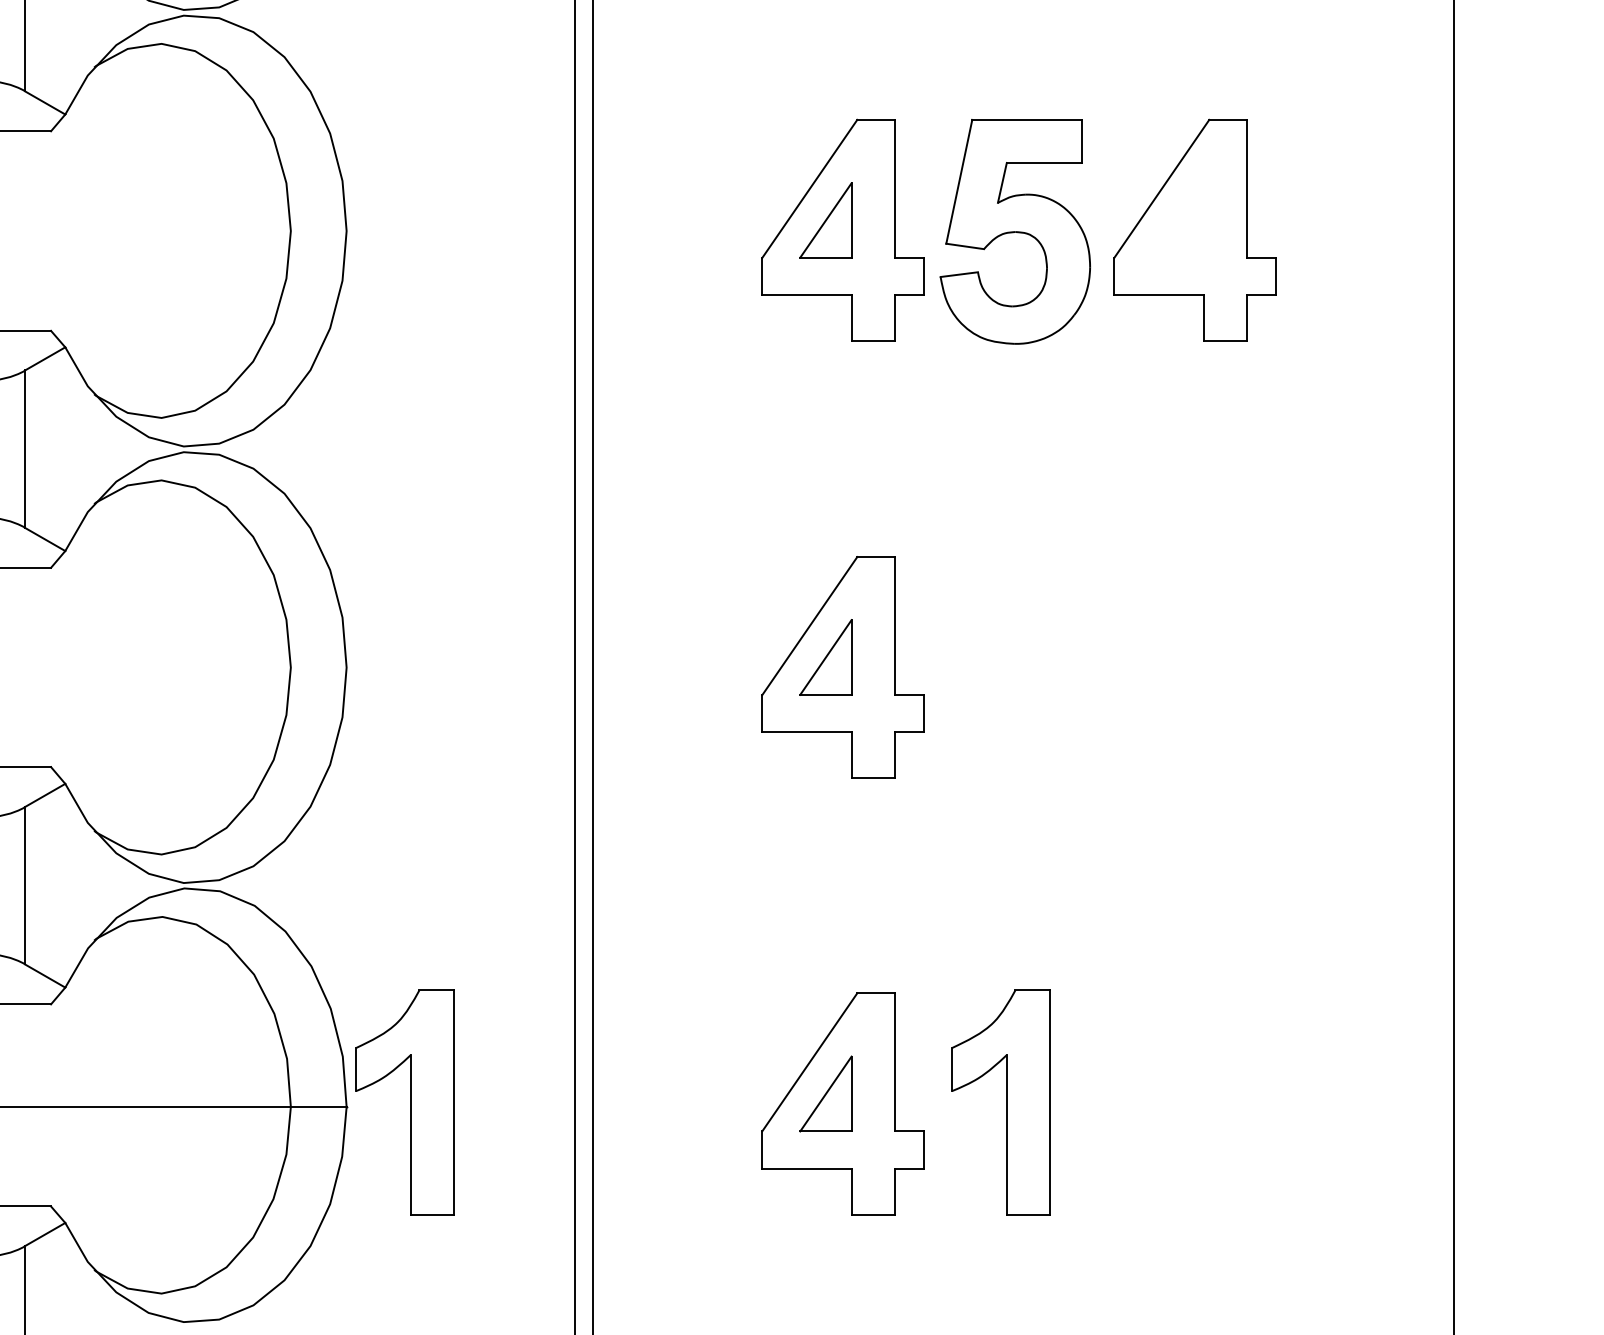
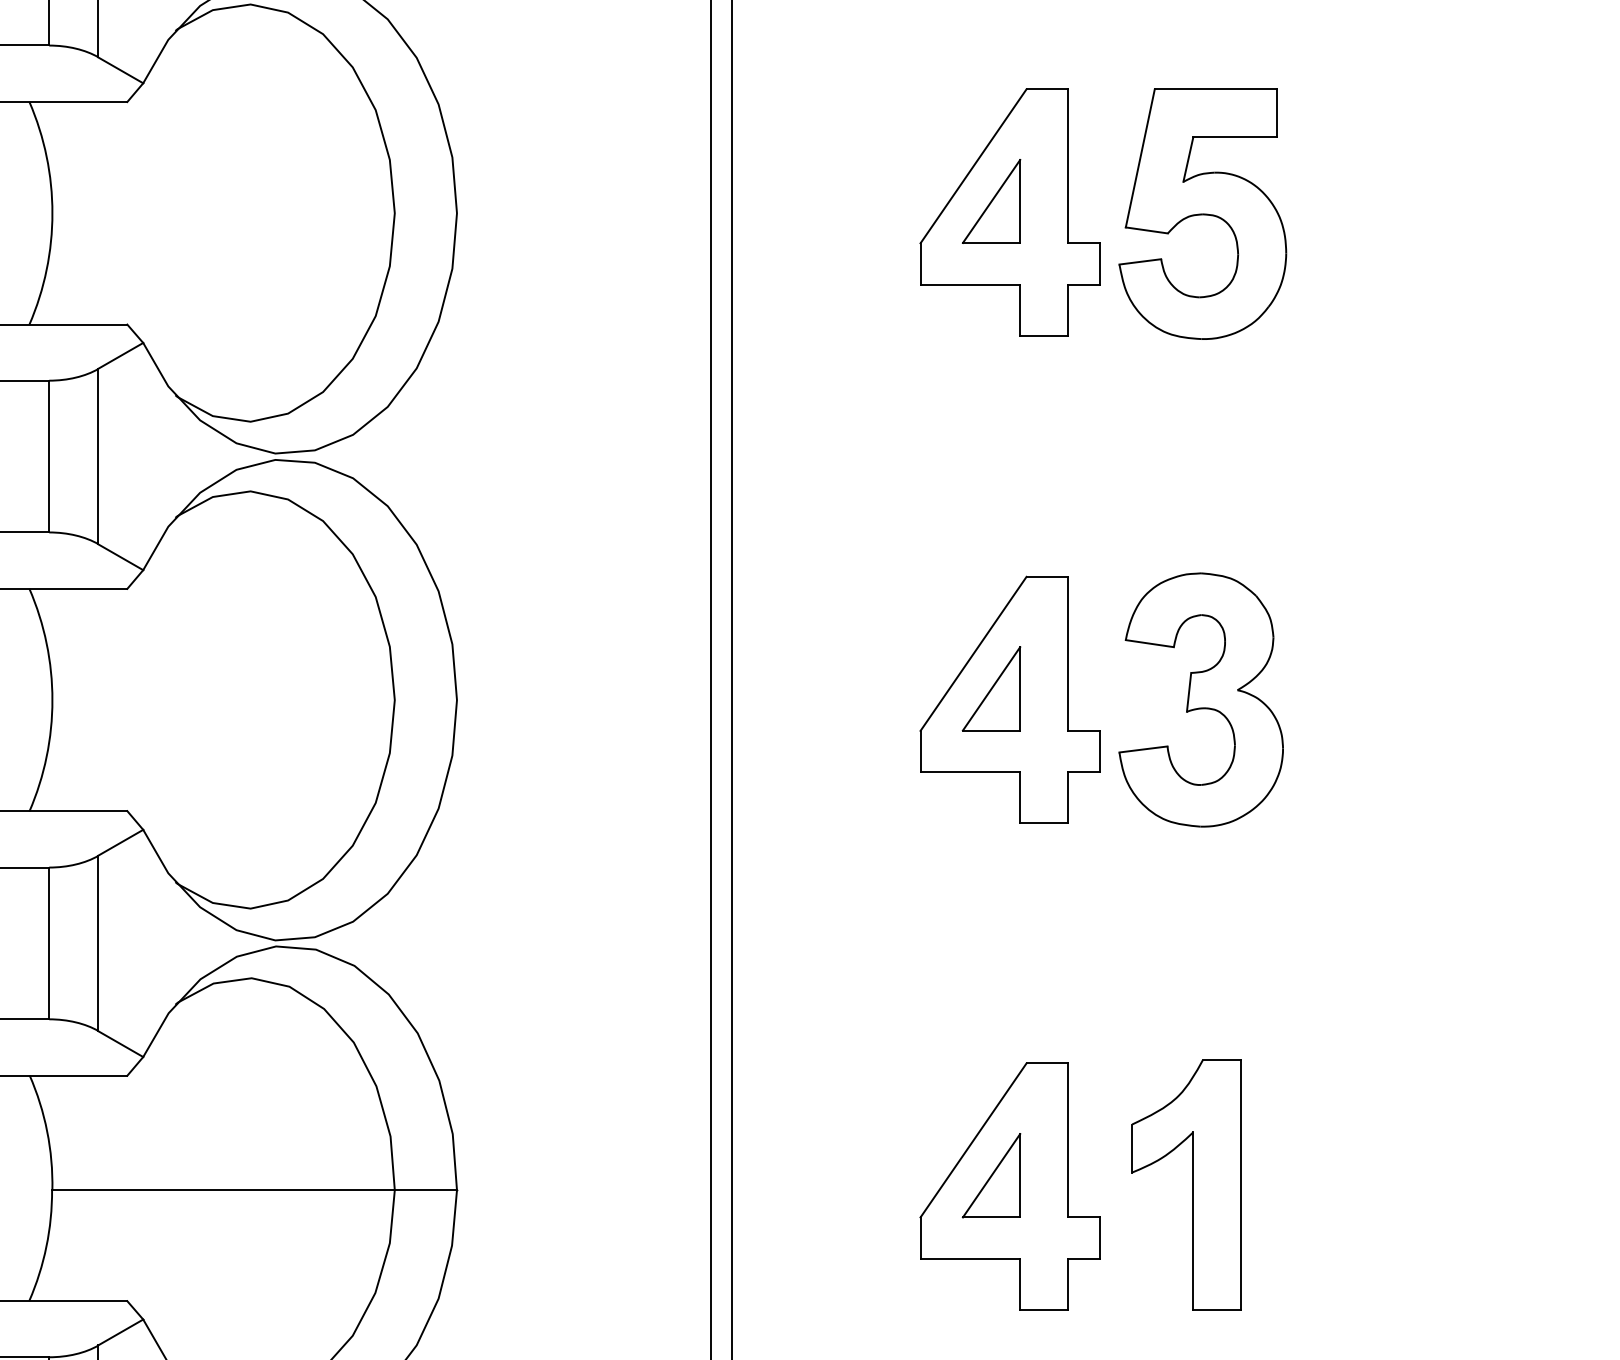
part: (1194, 229) -> (1402, 211), removed
part: (1013, 667) -> (1200, 700), added
part: (404, 1102) -> (521, 1185), removed

